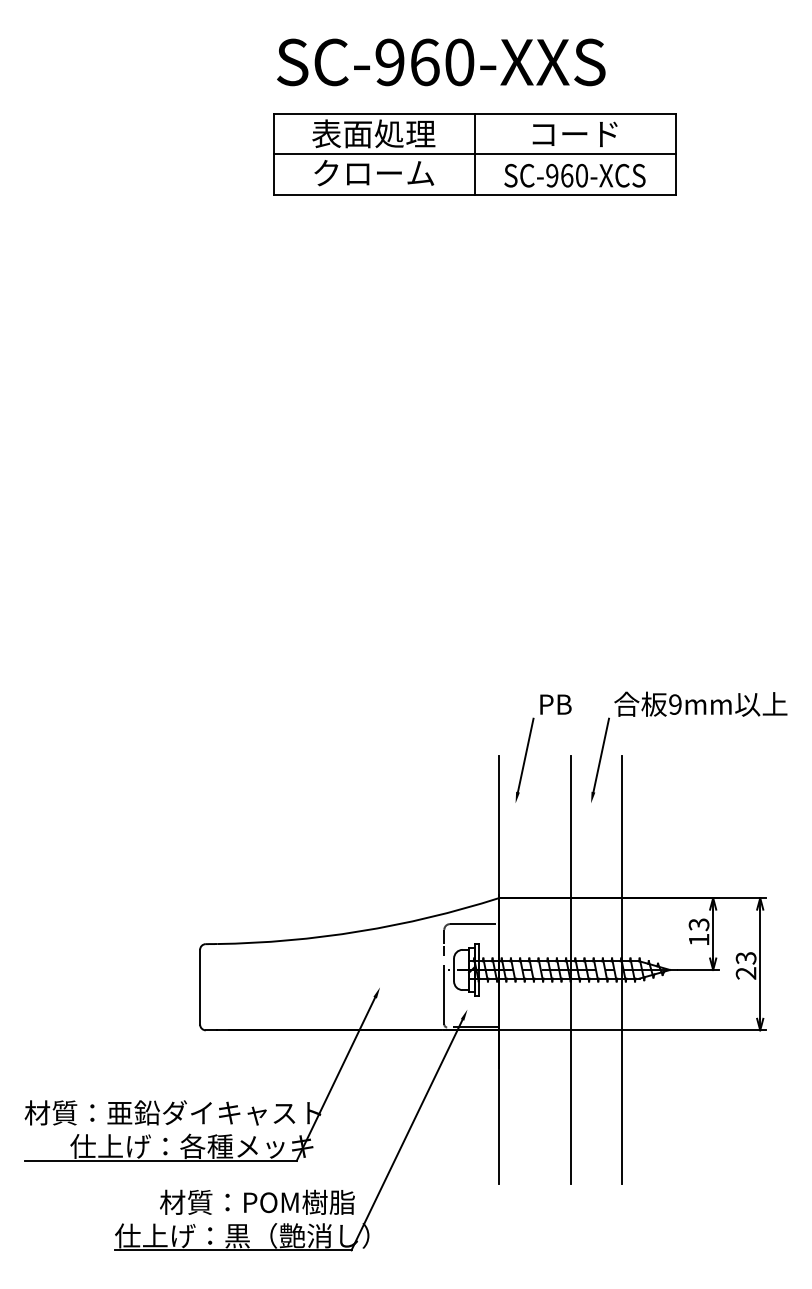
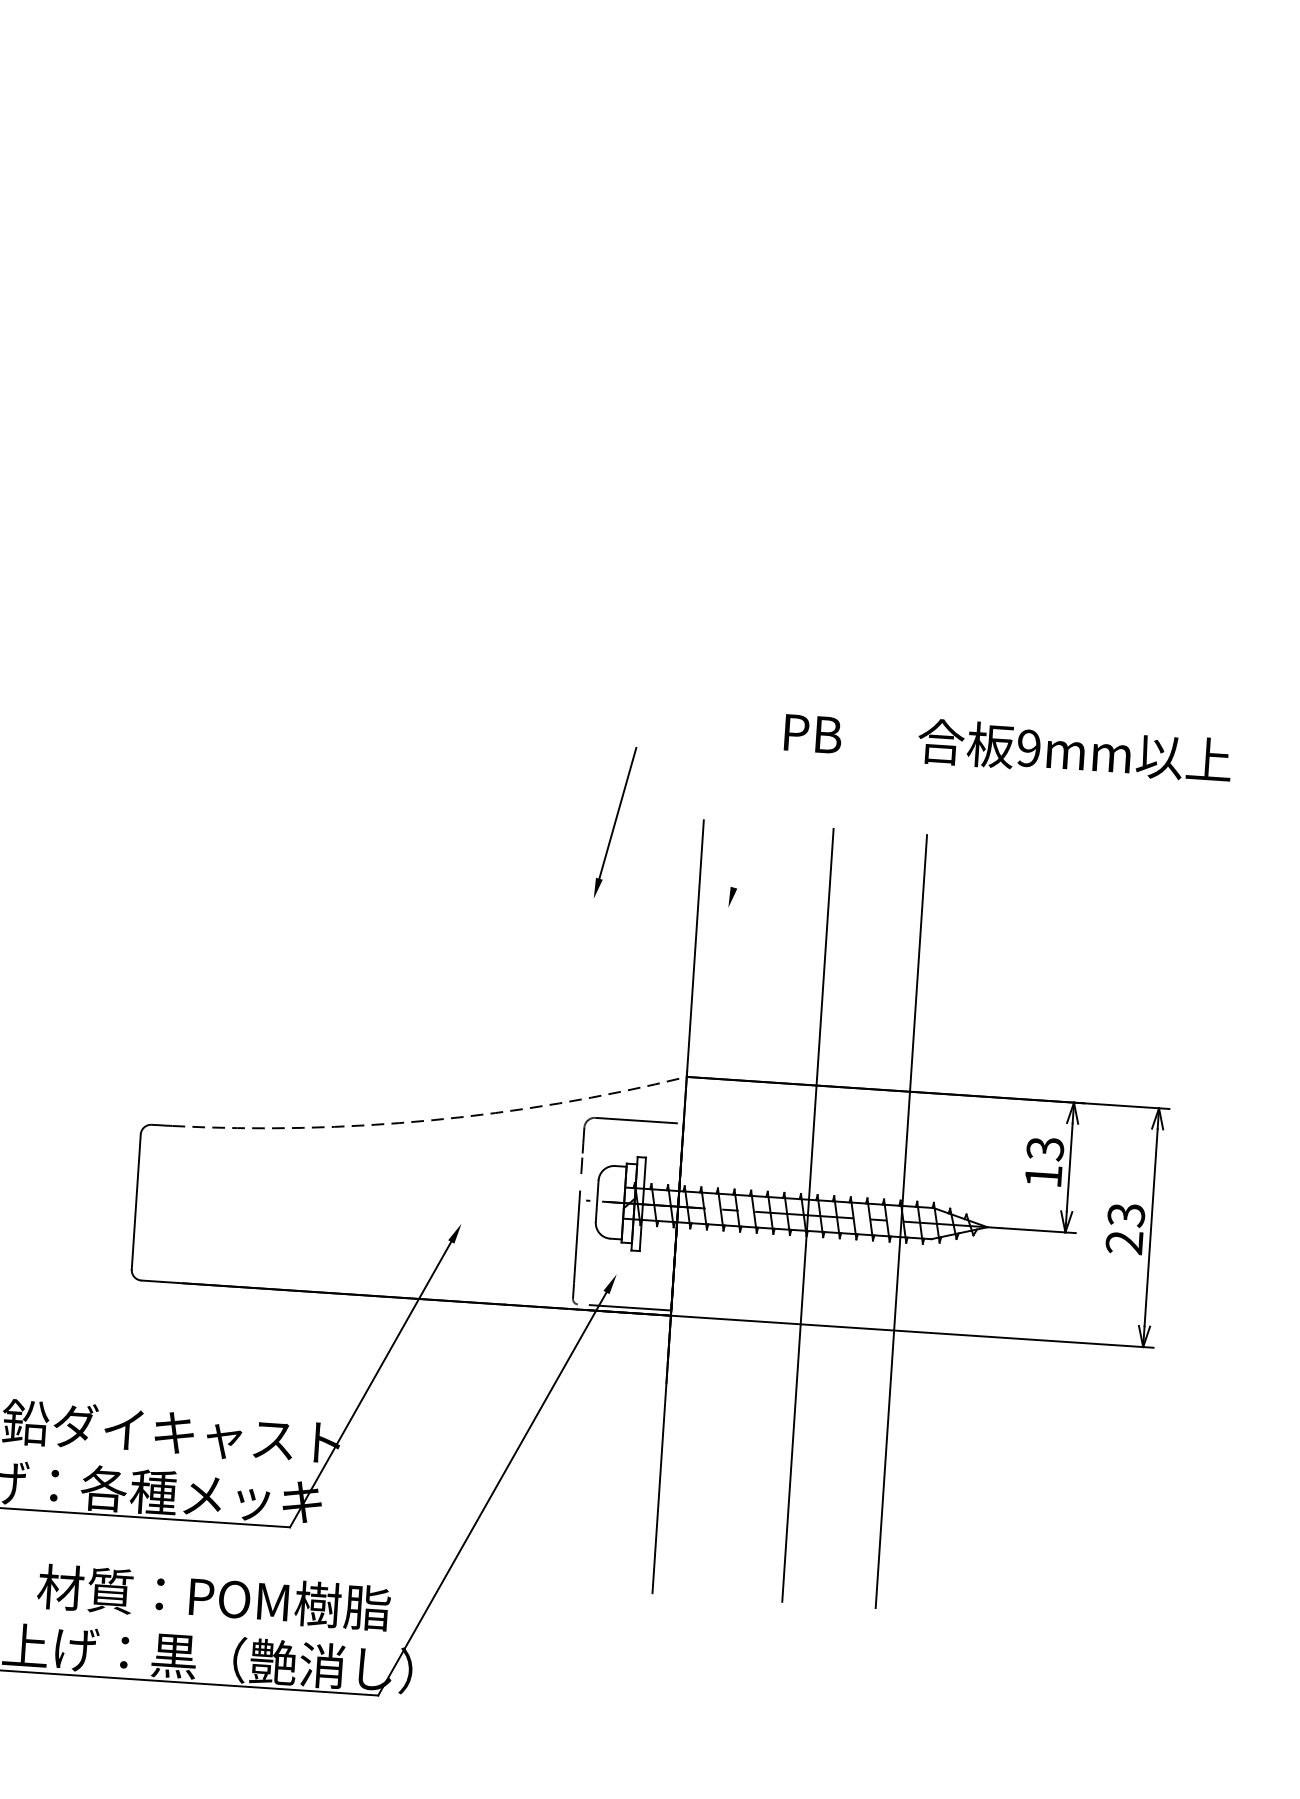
line: (525, 755) -> (752, 822), removed
part: (600, 759) -> (616, 820), moved
arc: (359, 931) -> (430, 1120), solid -> dashed

